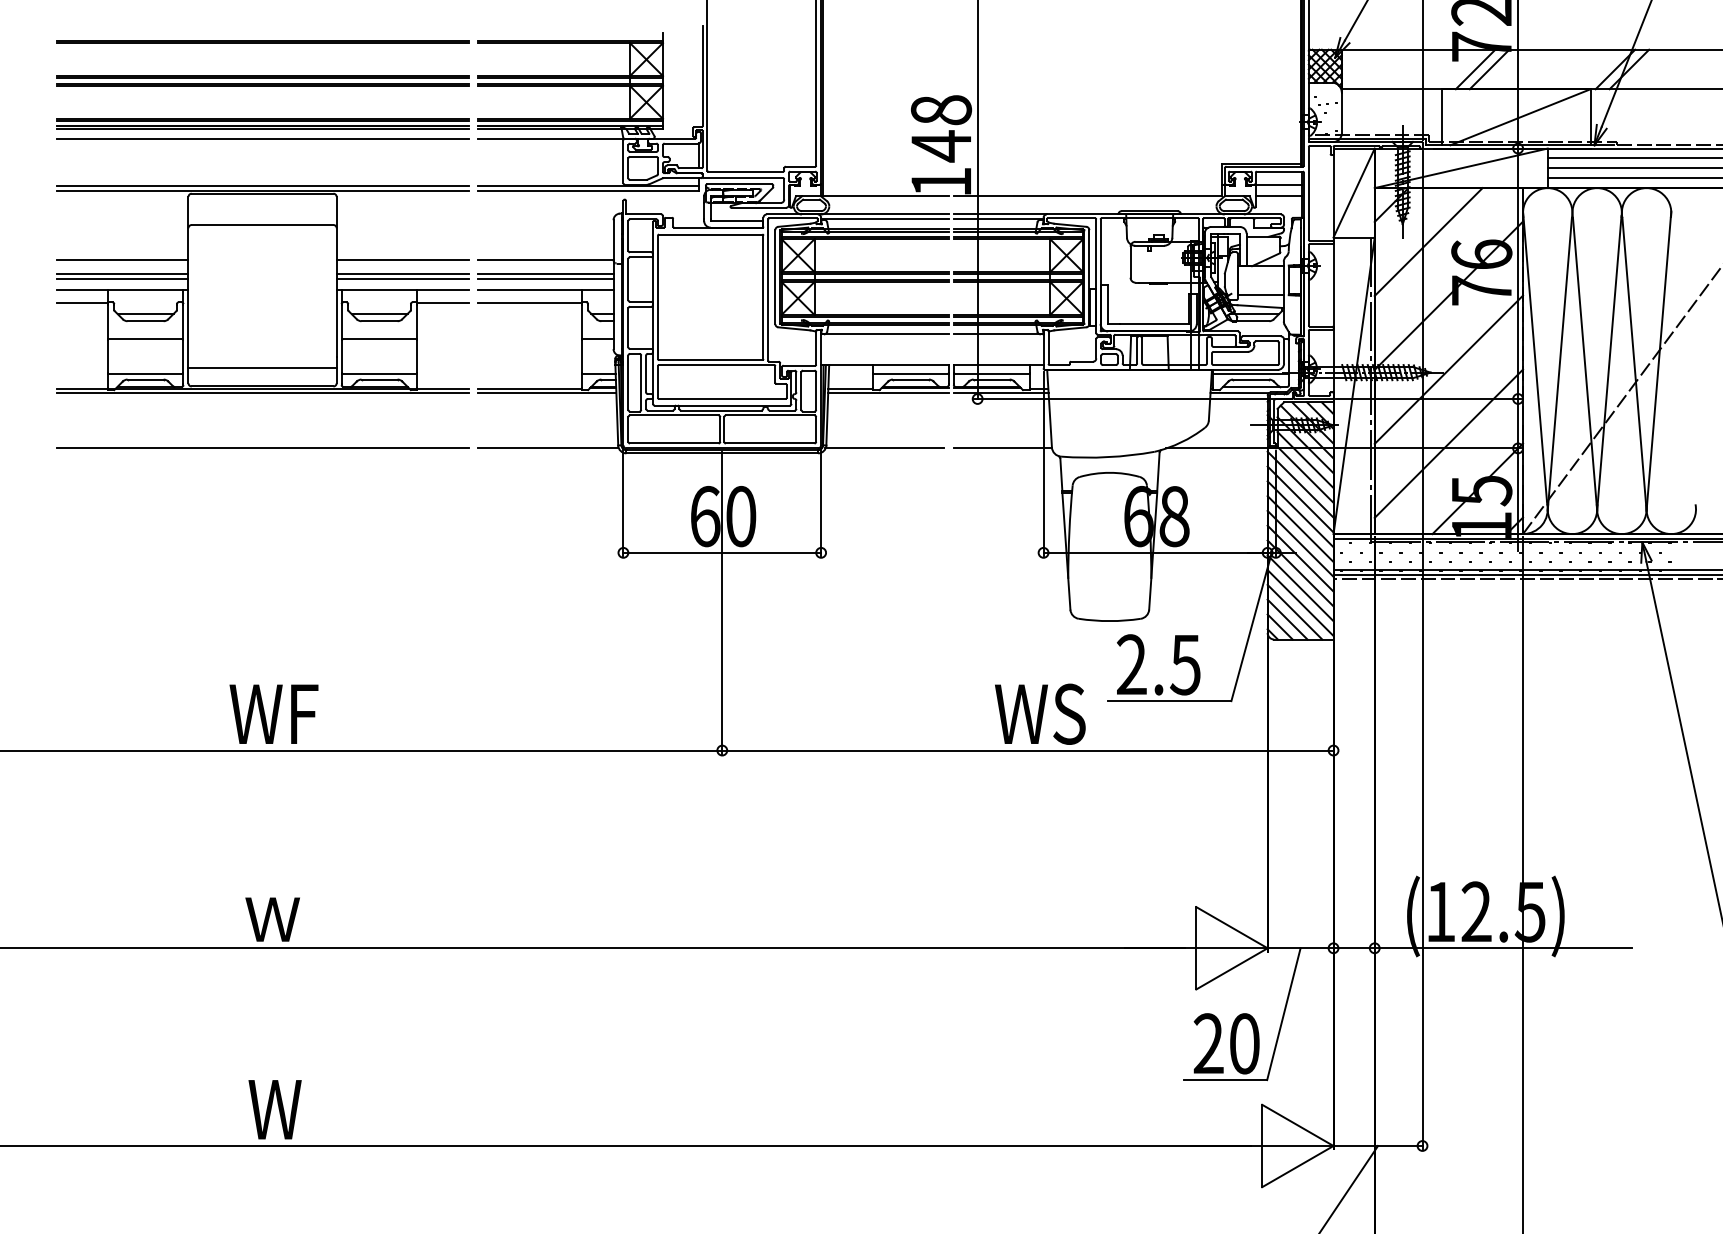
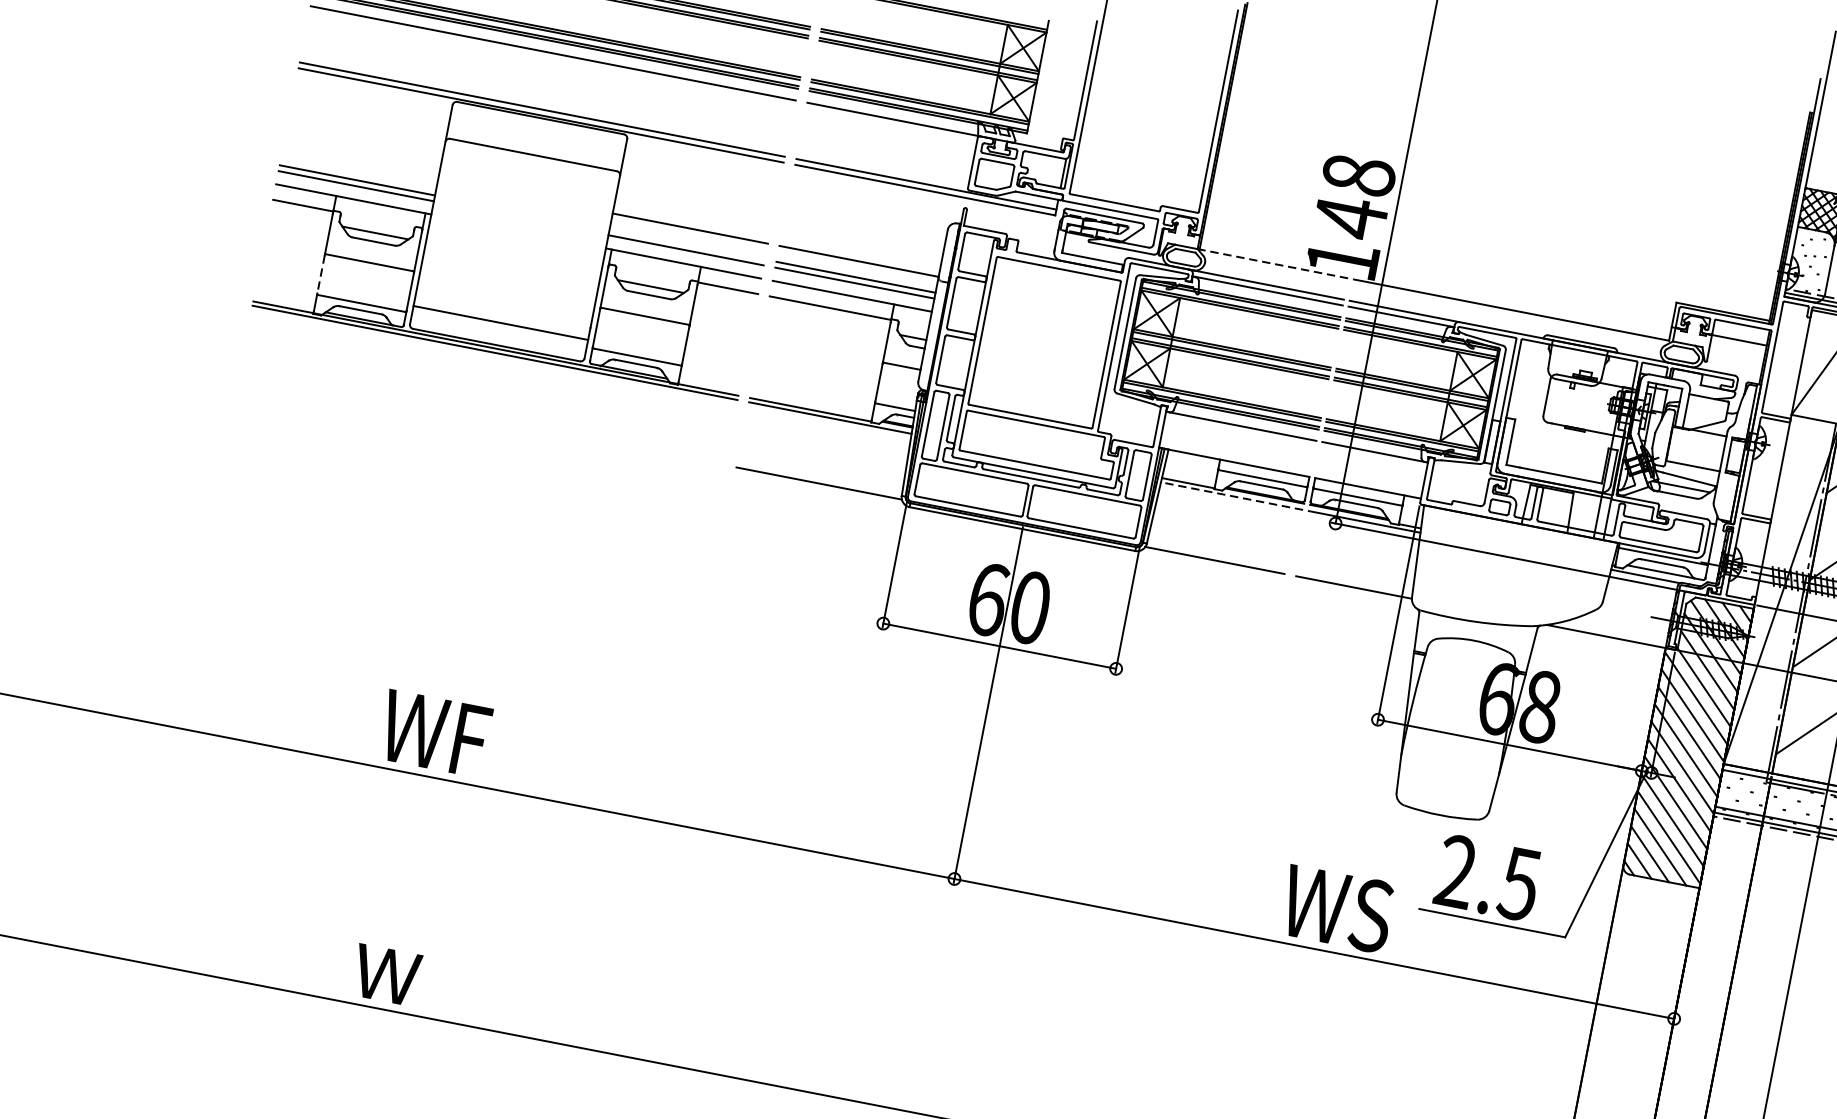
line: (885, 196) -> (1273, 264), solid -> dashed
line: (1278, 196) -> (1736, 353), removed
line: (122, 260) -> (360, 164), removed
line: (402, 273) -> (687, 244), removed
line: (107, 357) -> (320, 275), solid -> dashed
line: (888, 393) -> (1231, 496), solid -> dashed
line: (262, 448) -> (482, 418), removed

